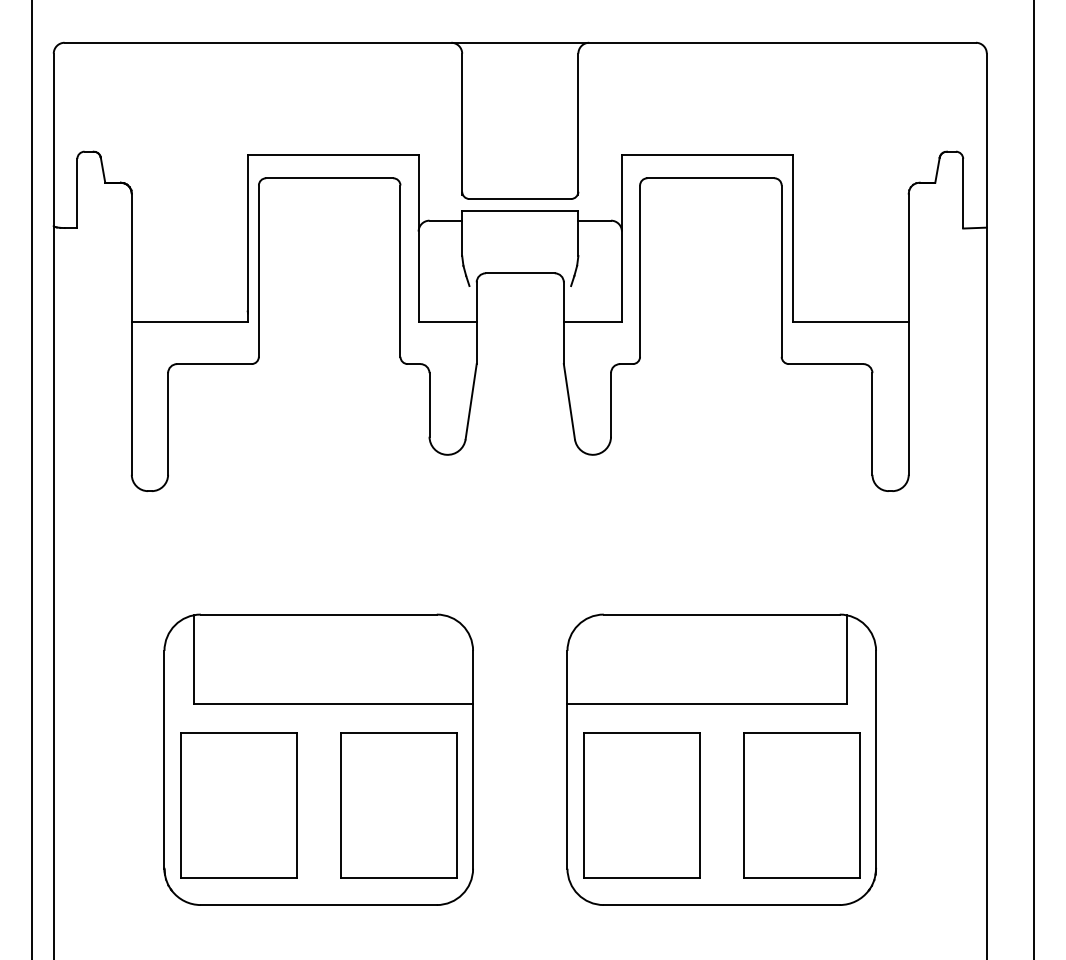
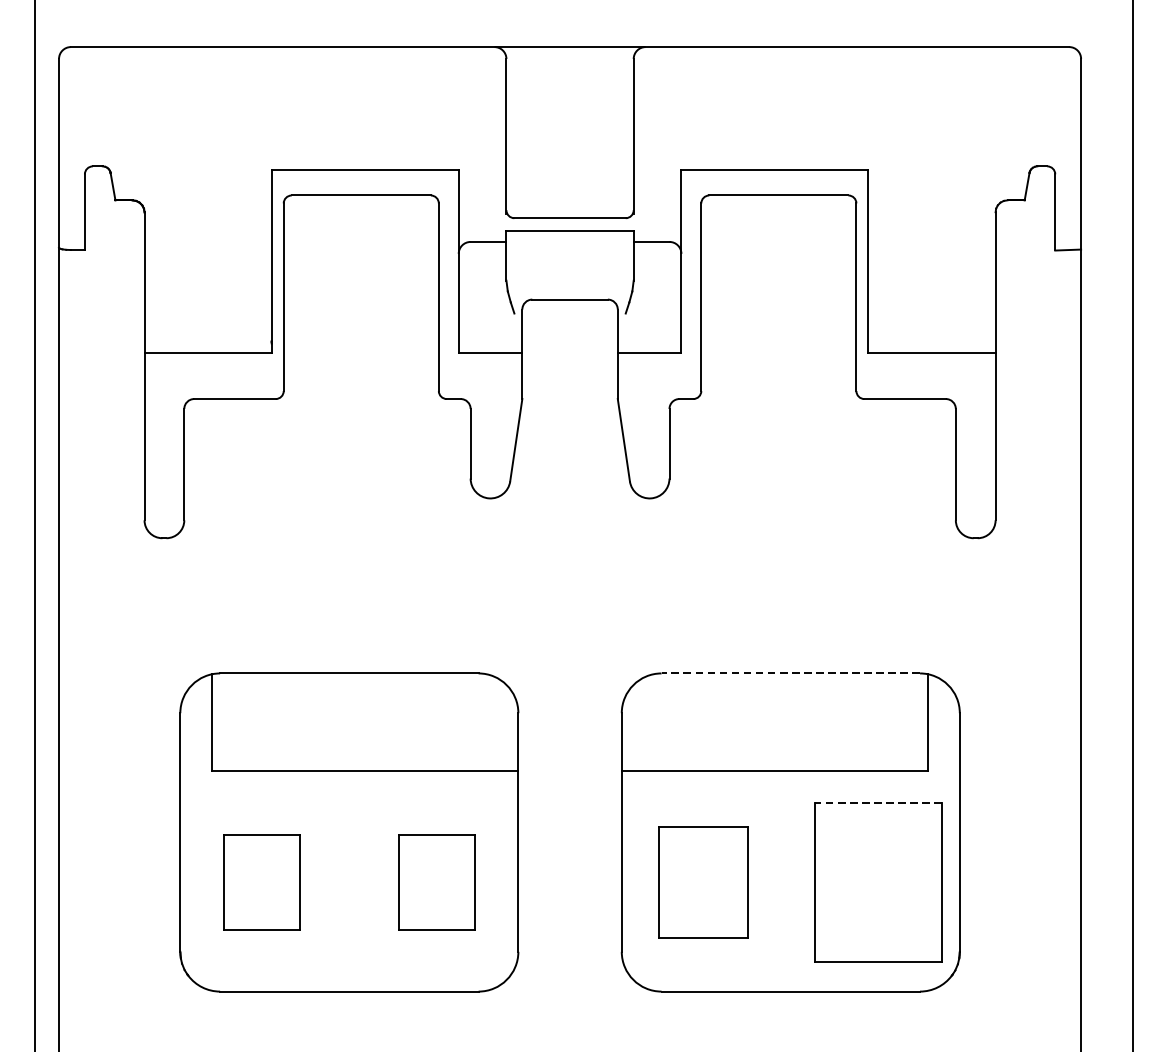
line: (721, 614) -> (790, 673), solid -> dashed
line: (801, 732) -> (878, 802), solid -> dashed
part: (238, 805) -> (261, 882), size x0.6
part: (398, 805) -> (436, 882), size x0.6
part: (641, 805) -> (702, 882), size x0.7

